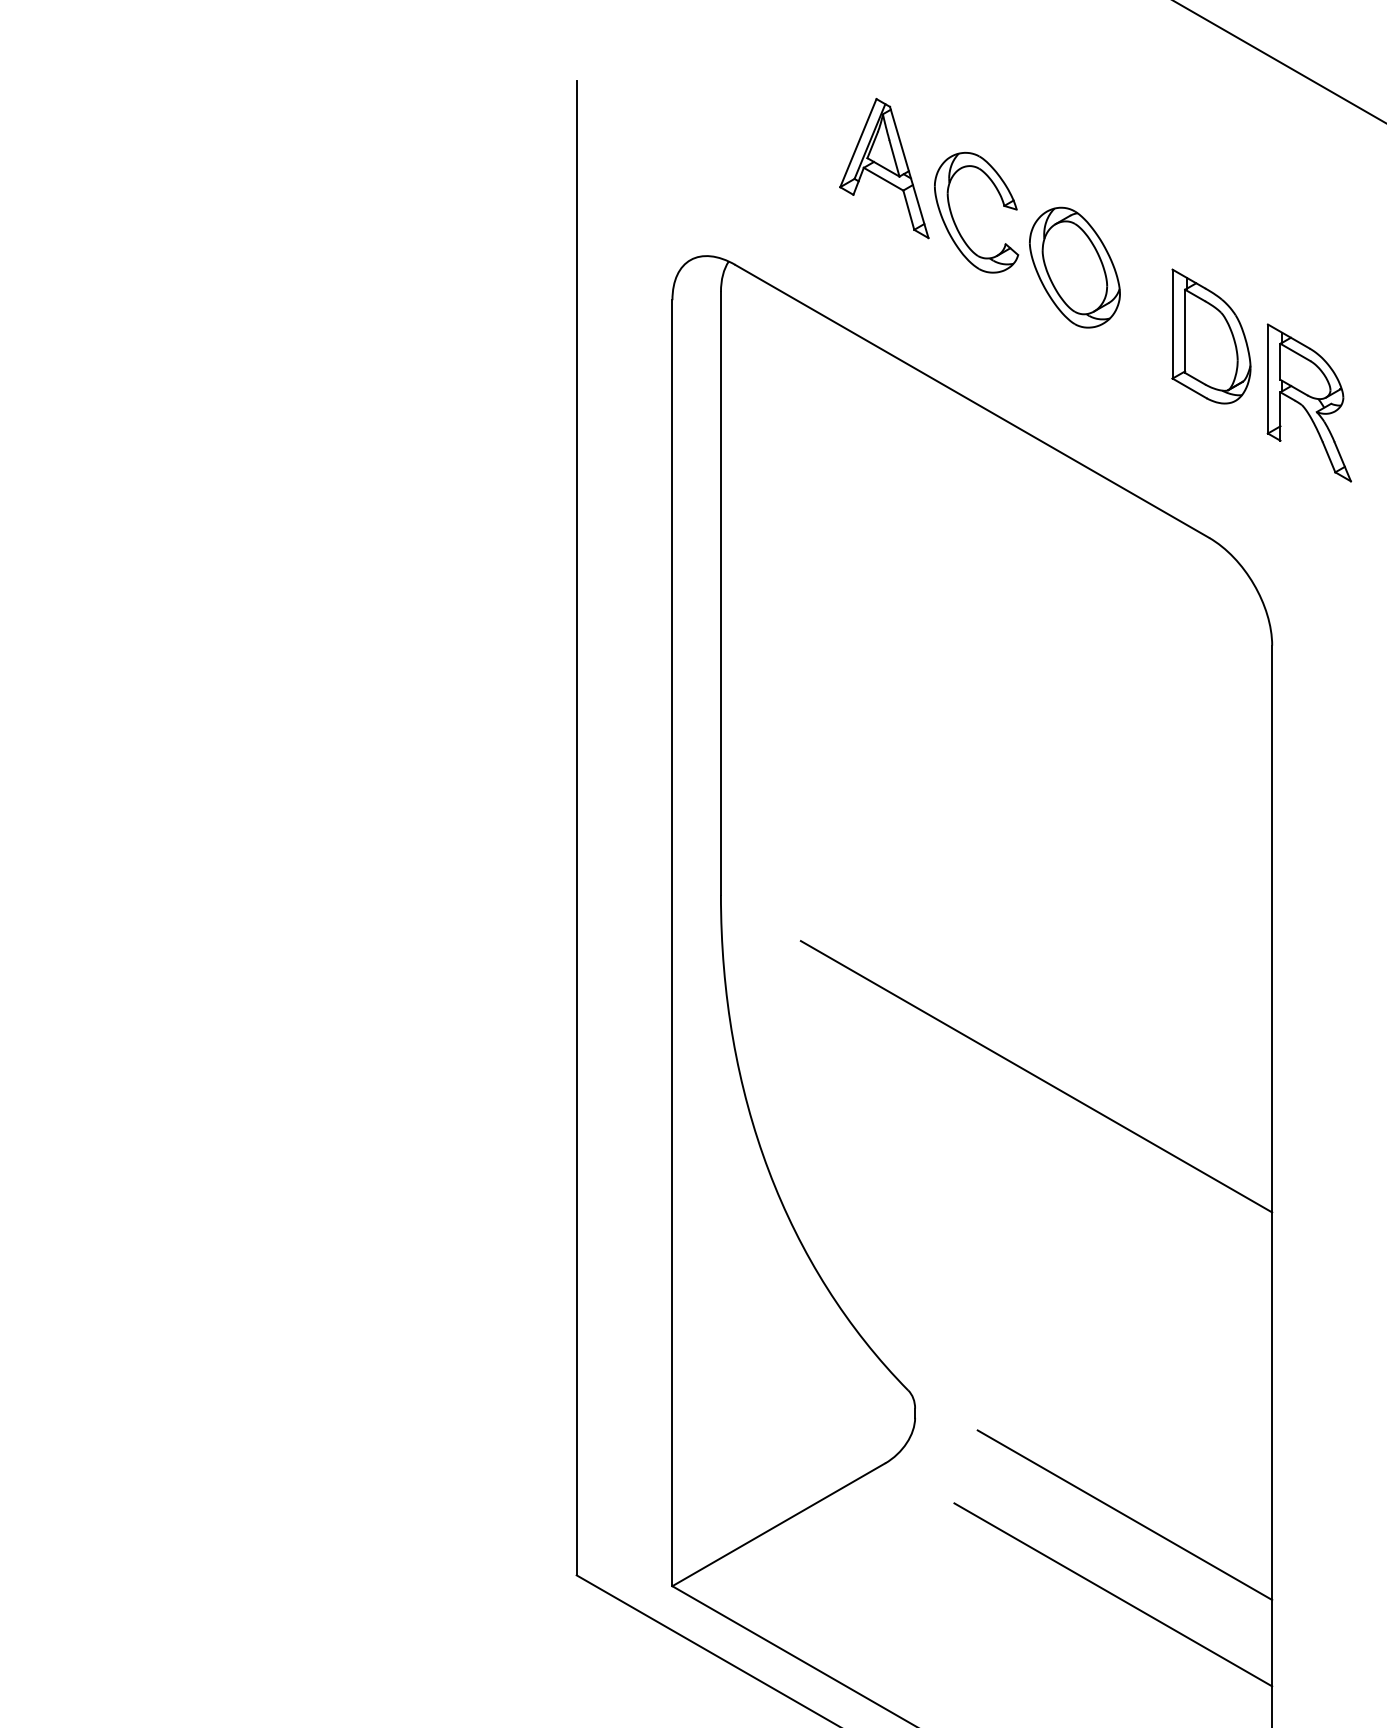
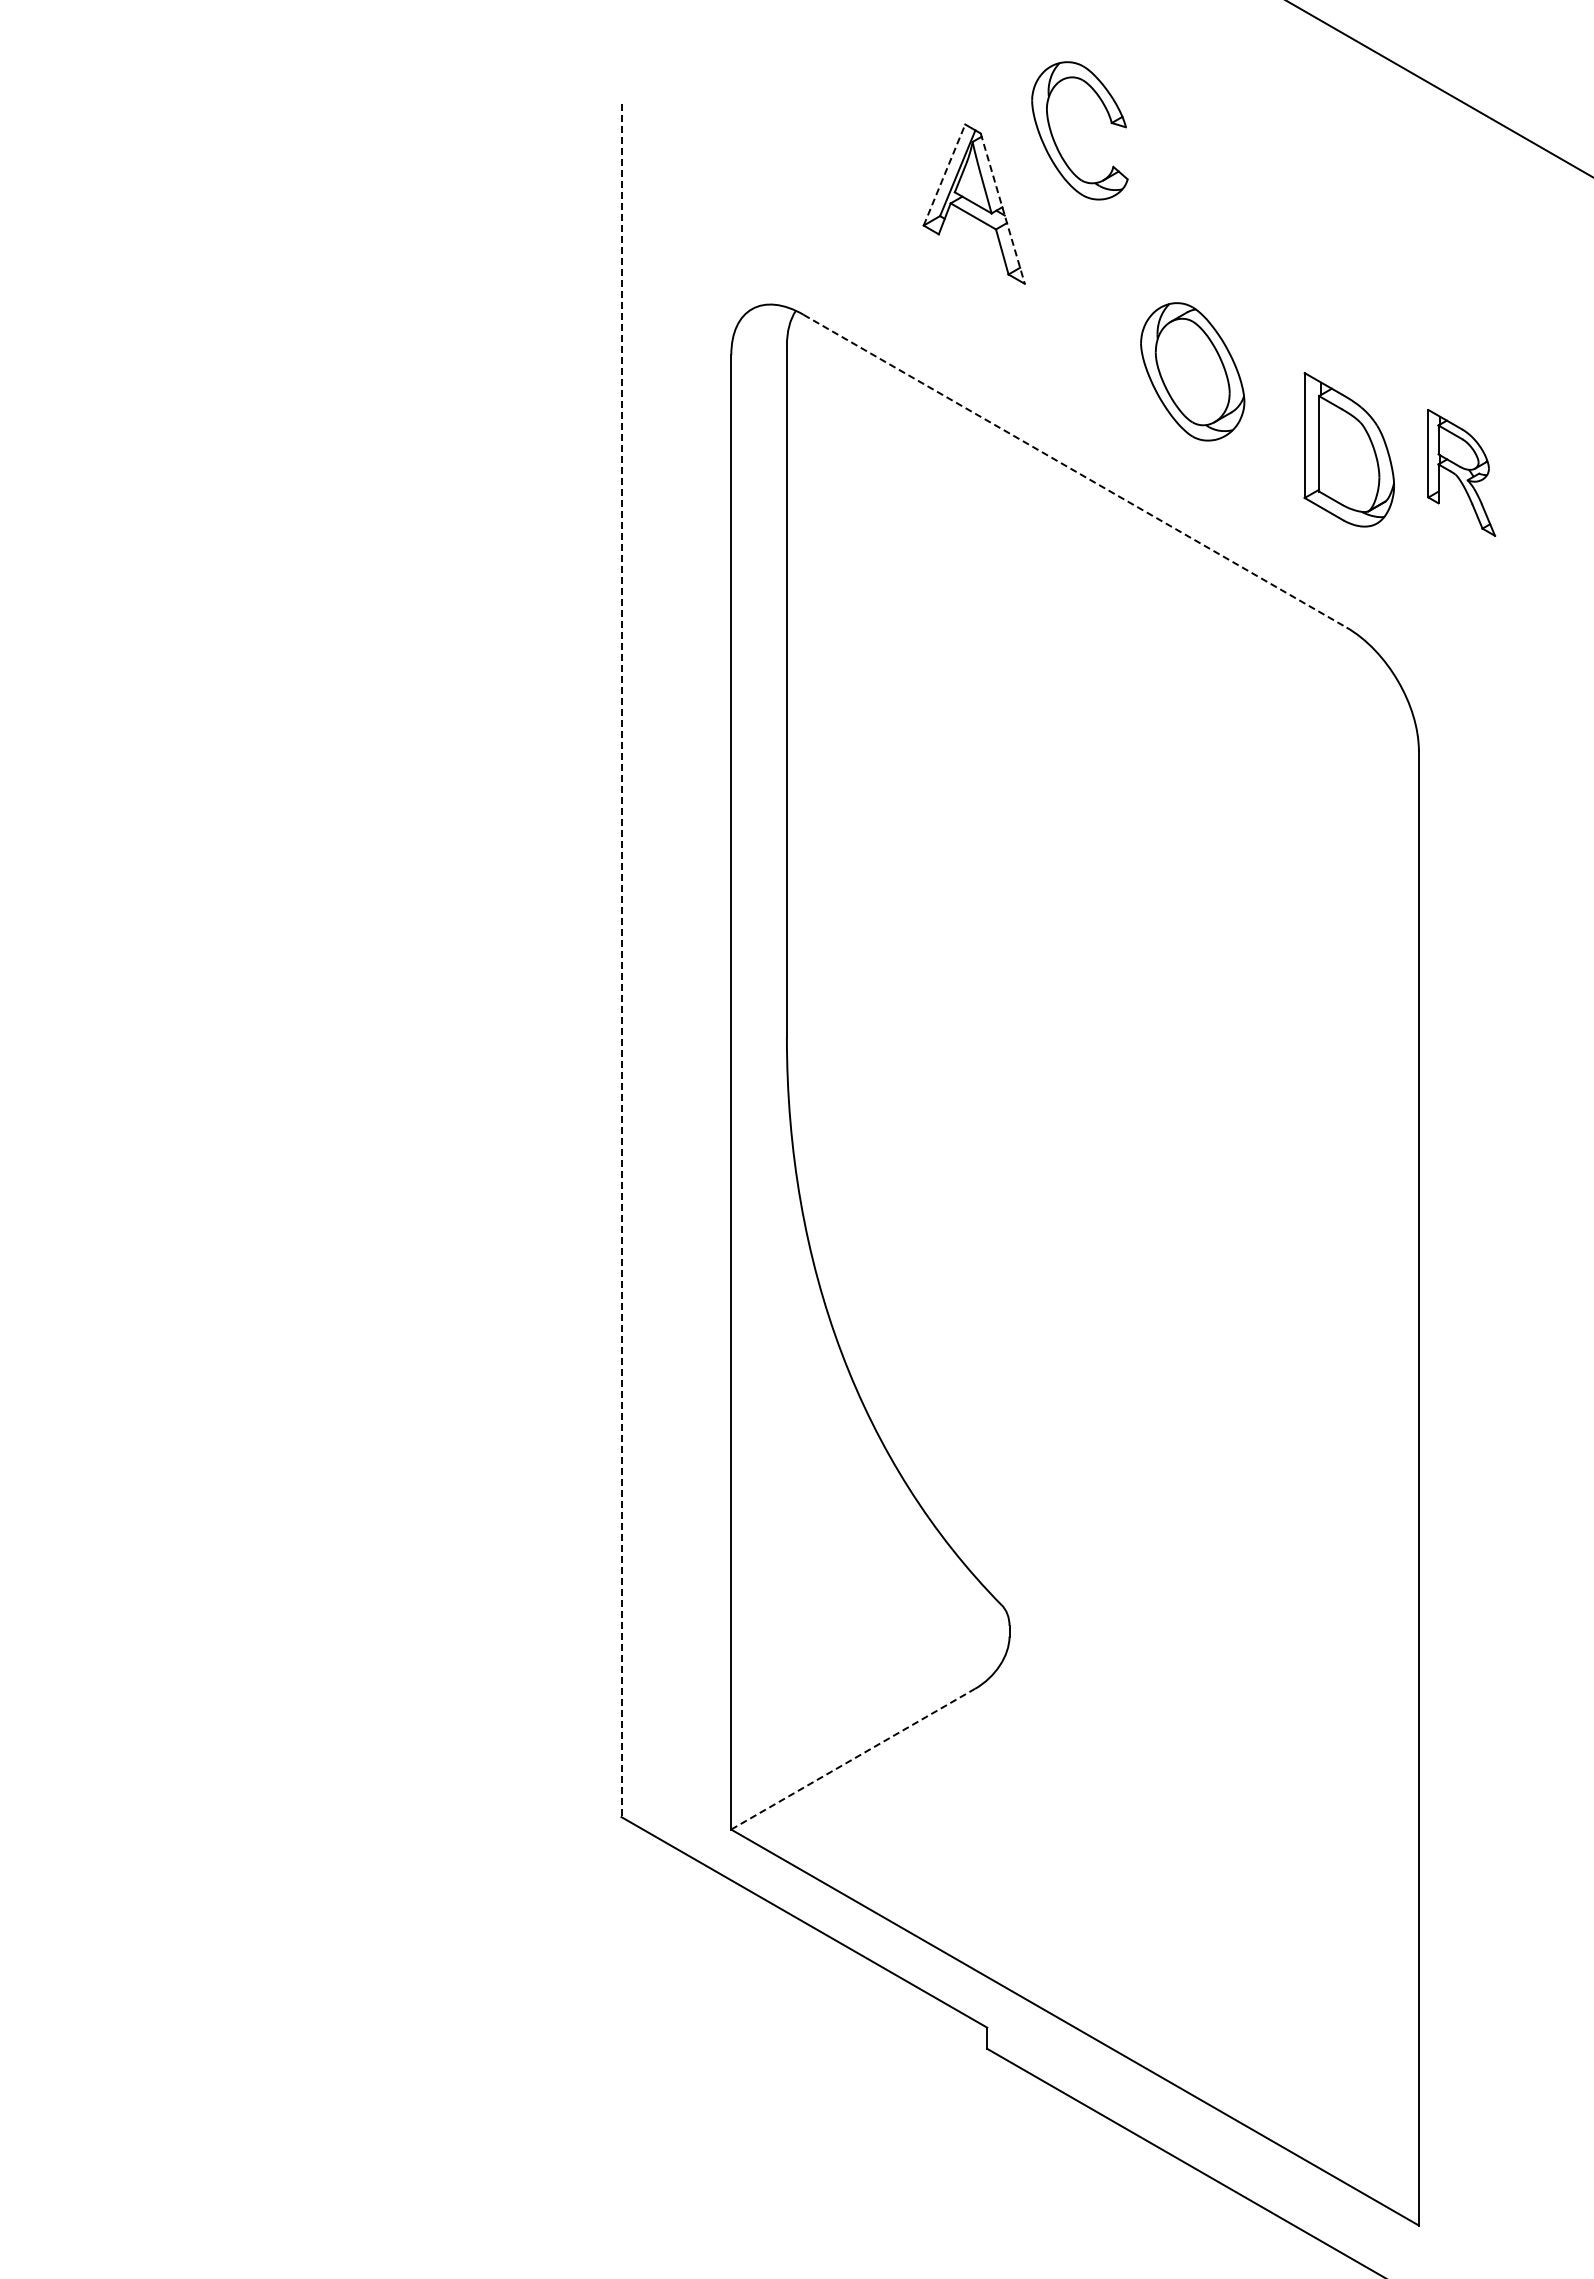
line: (858, 143) -> (944, 175), solid -> dashed
line: (908, 173) -> (1002, 209), solid -> dashed
part: (954, 219) -> (1054, 138), moved
part: (1074, 267) -> (1192, 371), moved
part: (1210, 336) -> (1348, 449), moved
line: (972, 401) -> (1075, 471), solid -> dashed
part: (1309, 402) -> (1461, 472), size x0.7
line: (576, 829) -> (621, 961), solid -> dashed
line: (1036, 1076) -> (1148, 1245), removed
line: (1124, 1514) -> (1249, 1747), removed
line: (779, 1525) -> (853, 1759), solid -> dashed
line: (1113, 1594) -> (1236, 1839), removed

